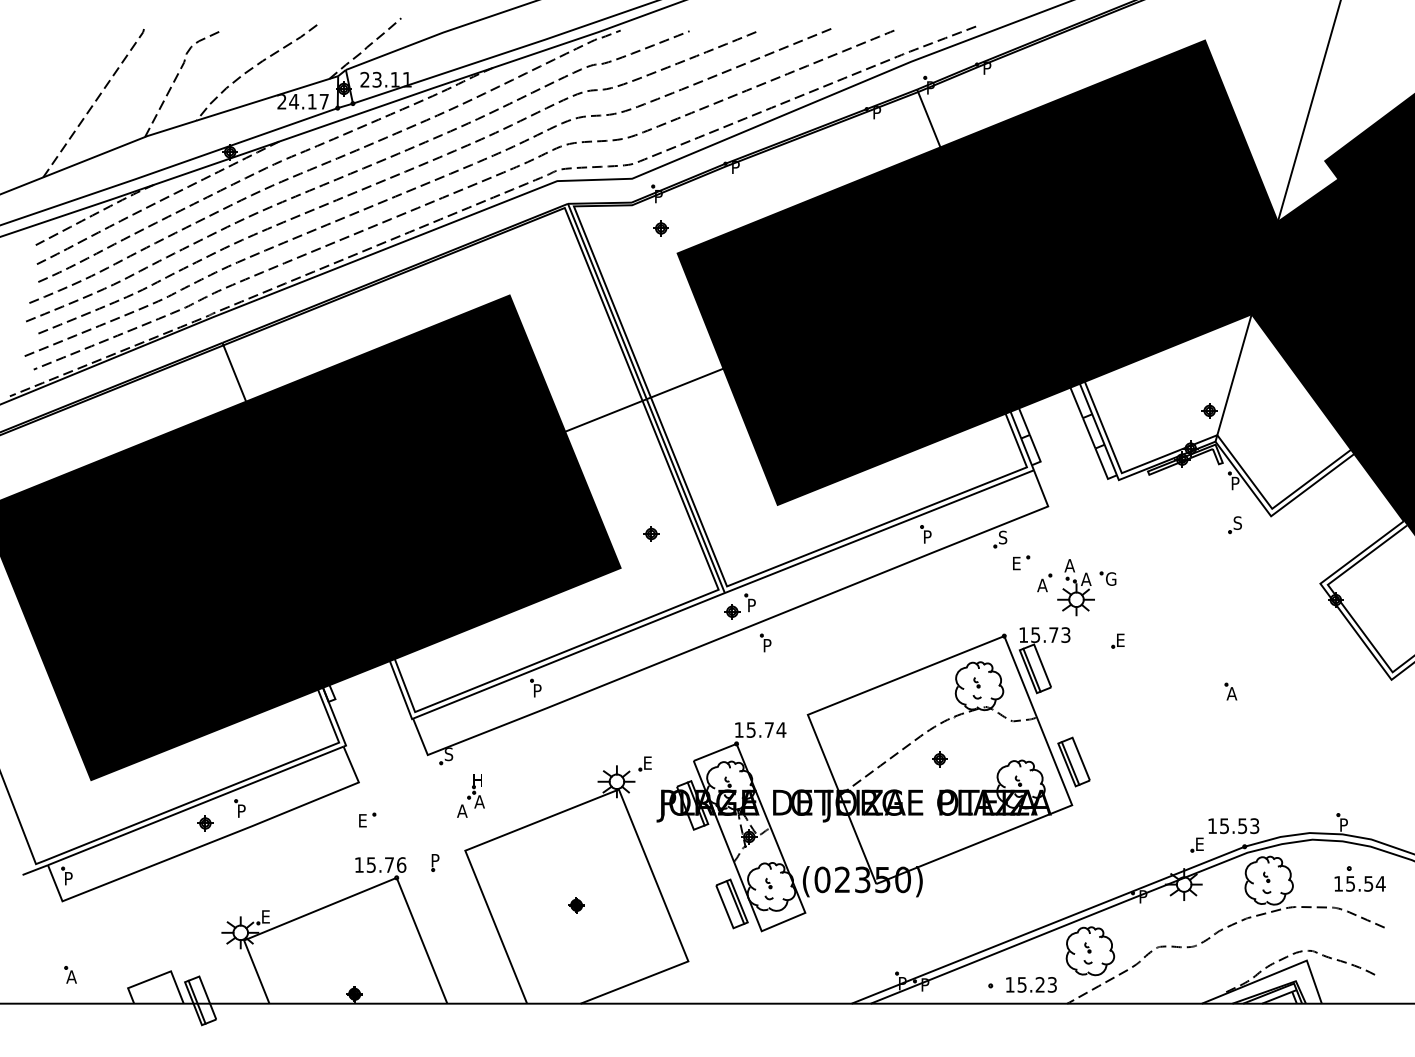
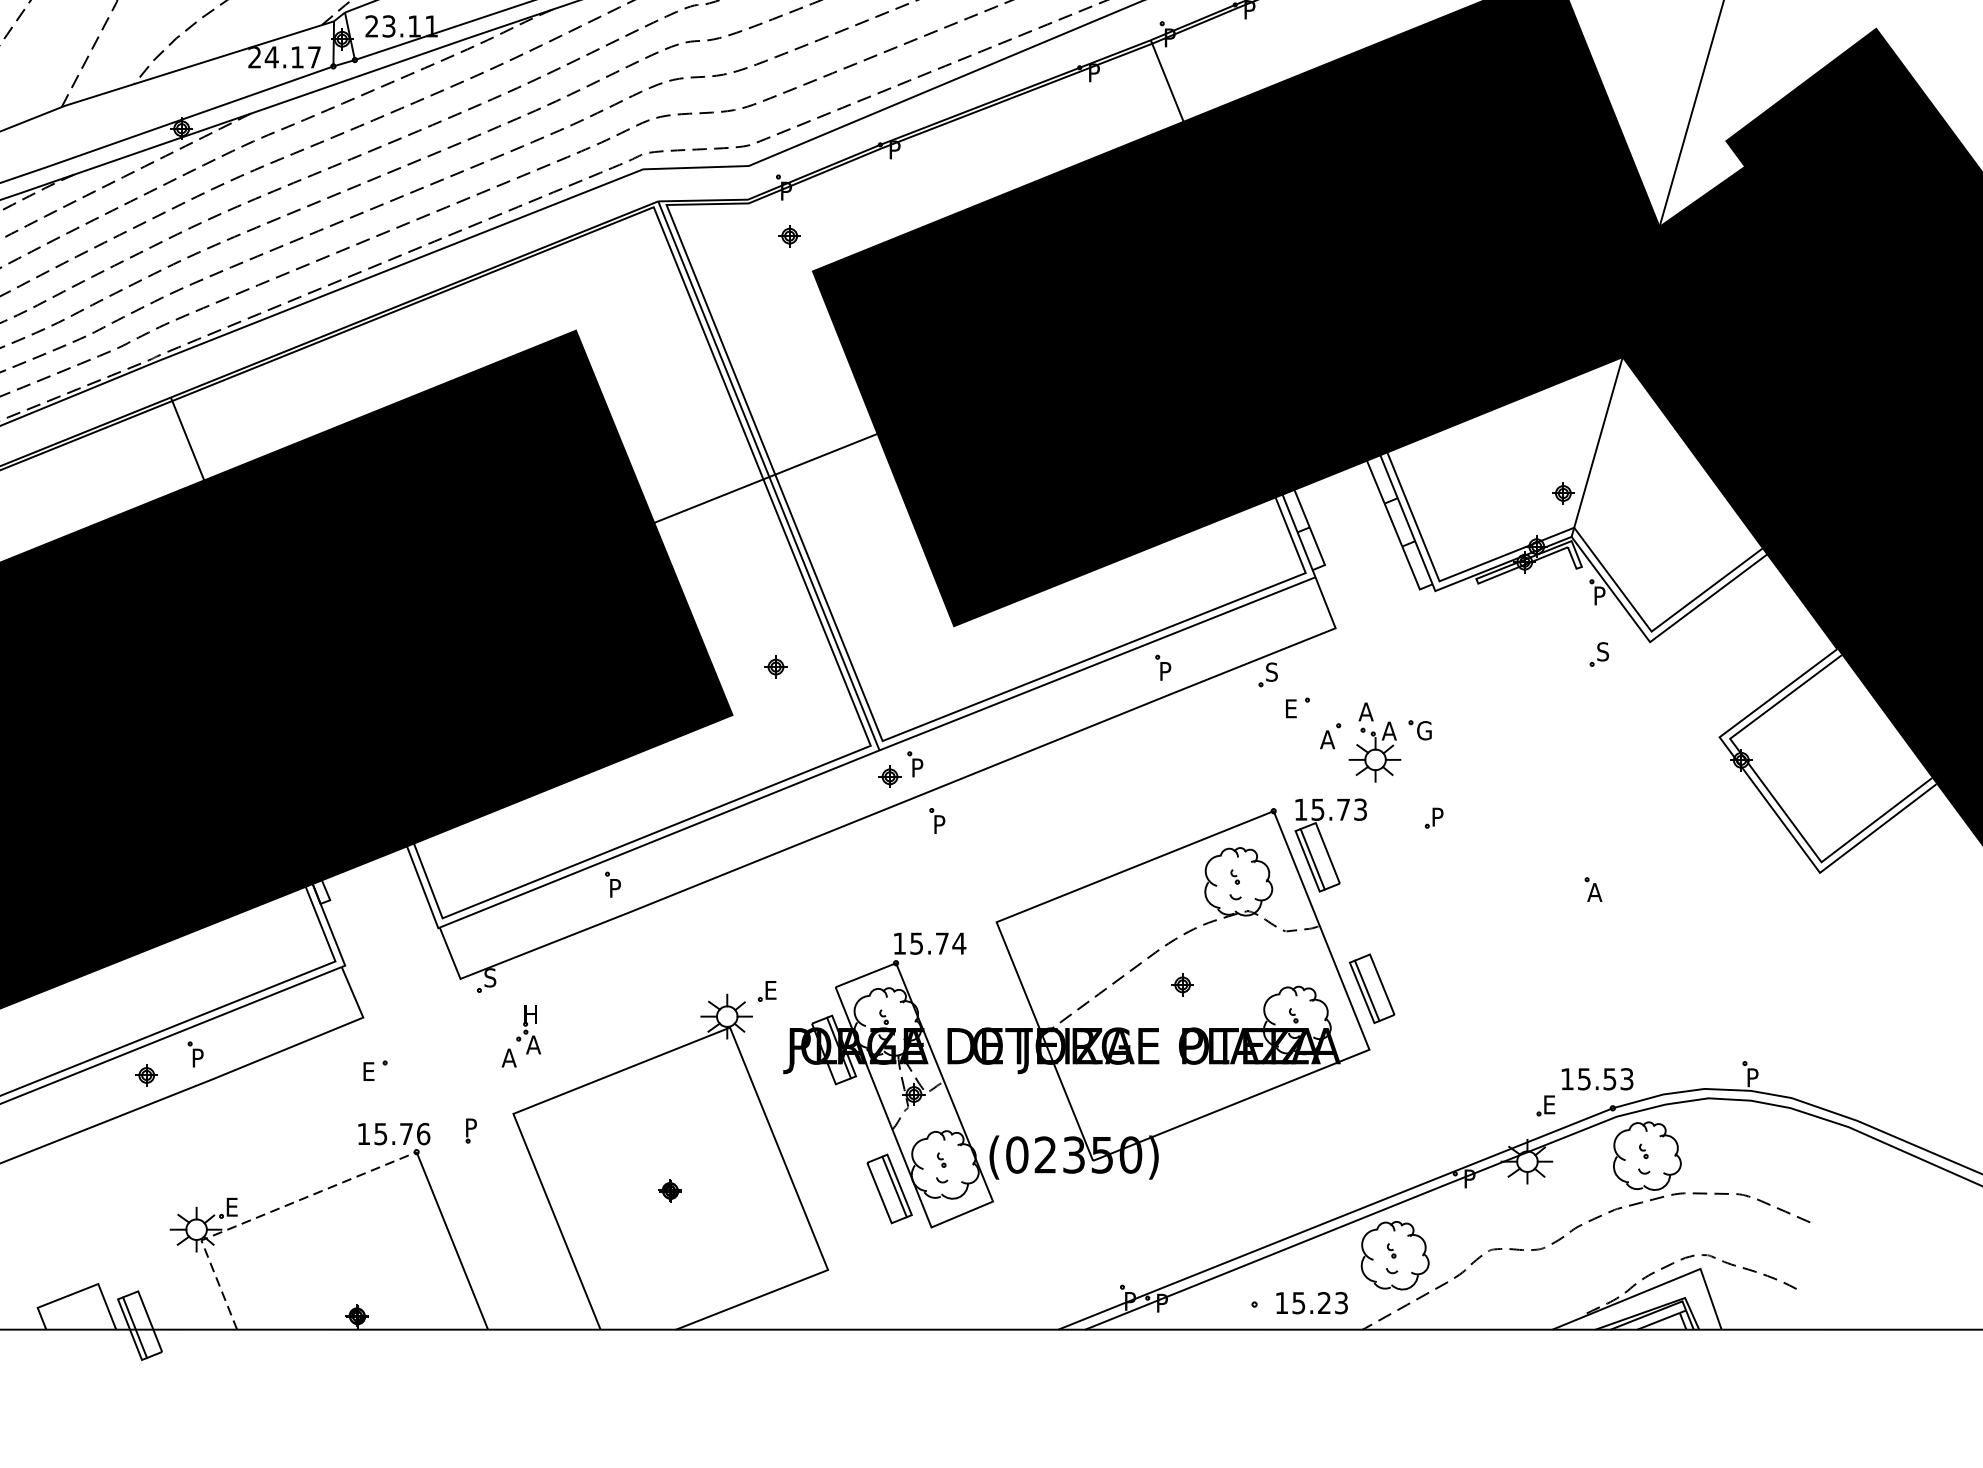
text: (1121, 639) -> (1439, 815), E -> P
part: (1359, 878) -> (1774, 1153), removed
line: (288, 922) -> (263, 1215), solid -> dashed

